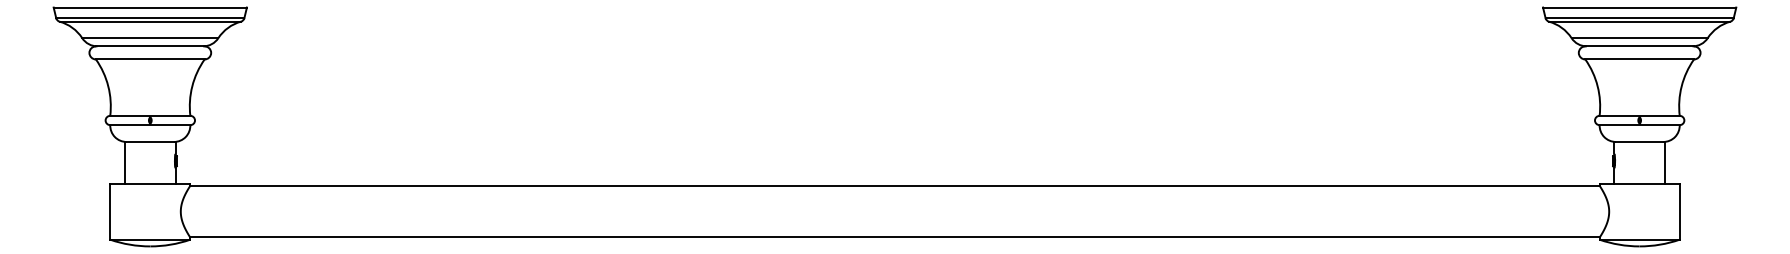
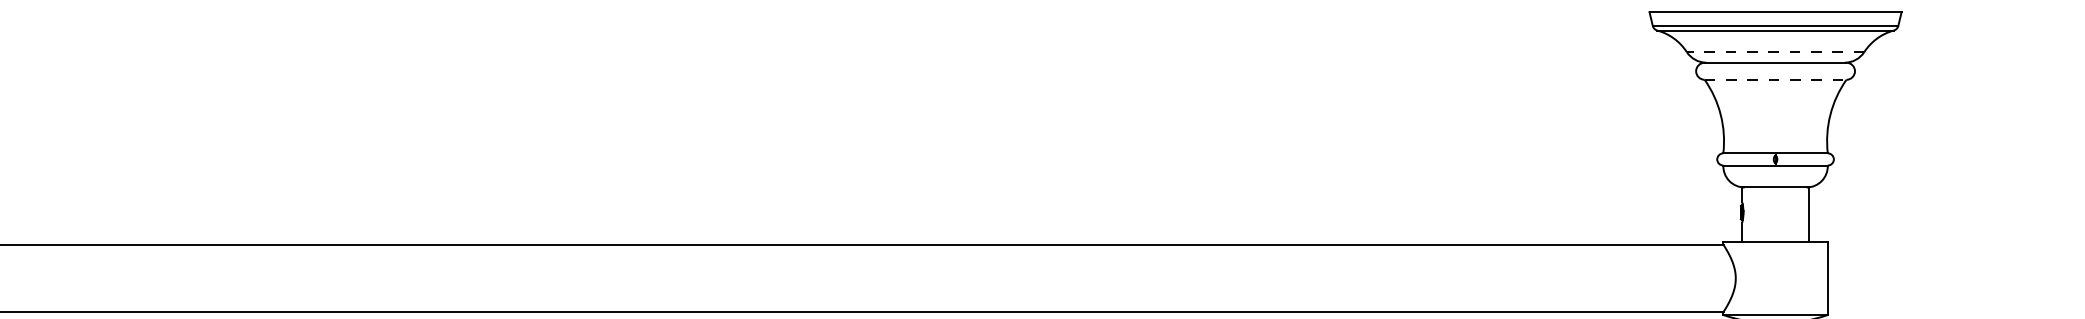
line: (1639, 38) -> (1775, 52), solid -> dashed
line: (1640, 59) -> (1776, 79), solid -> dashed

